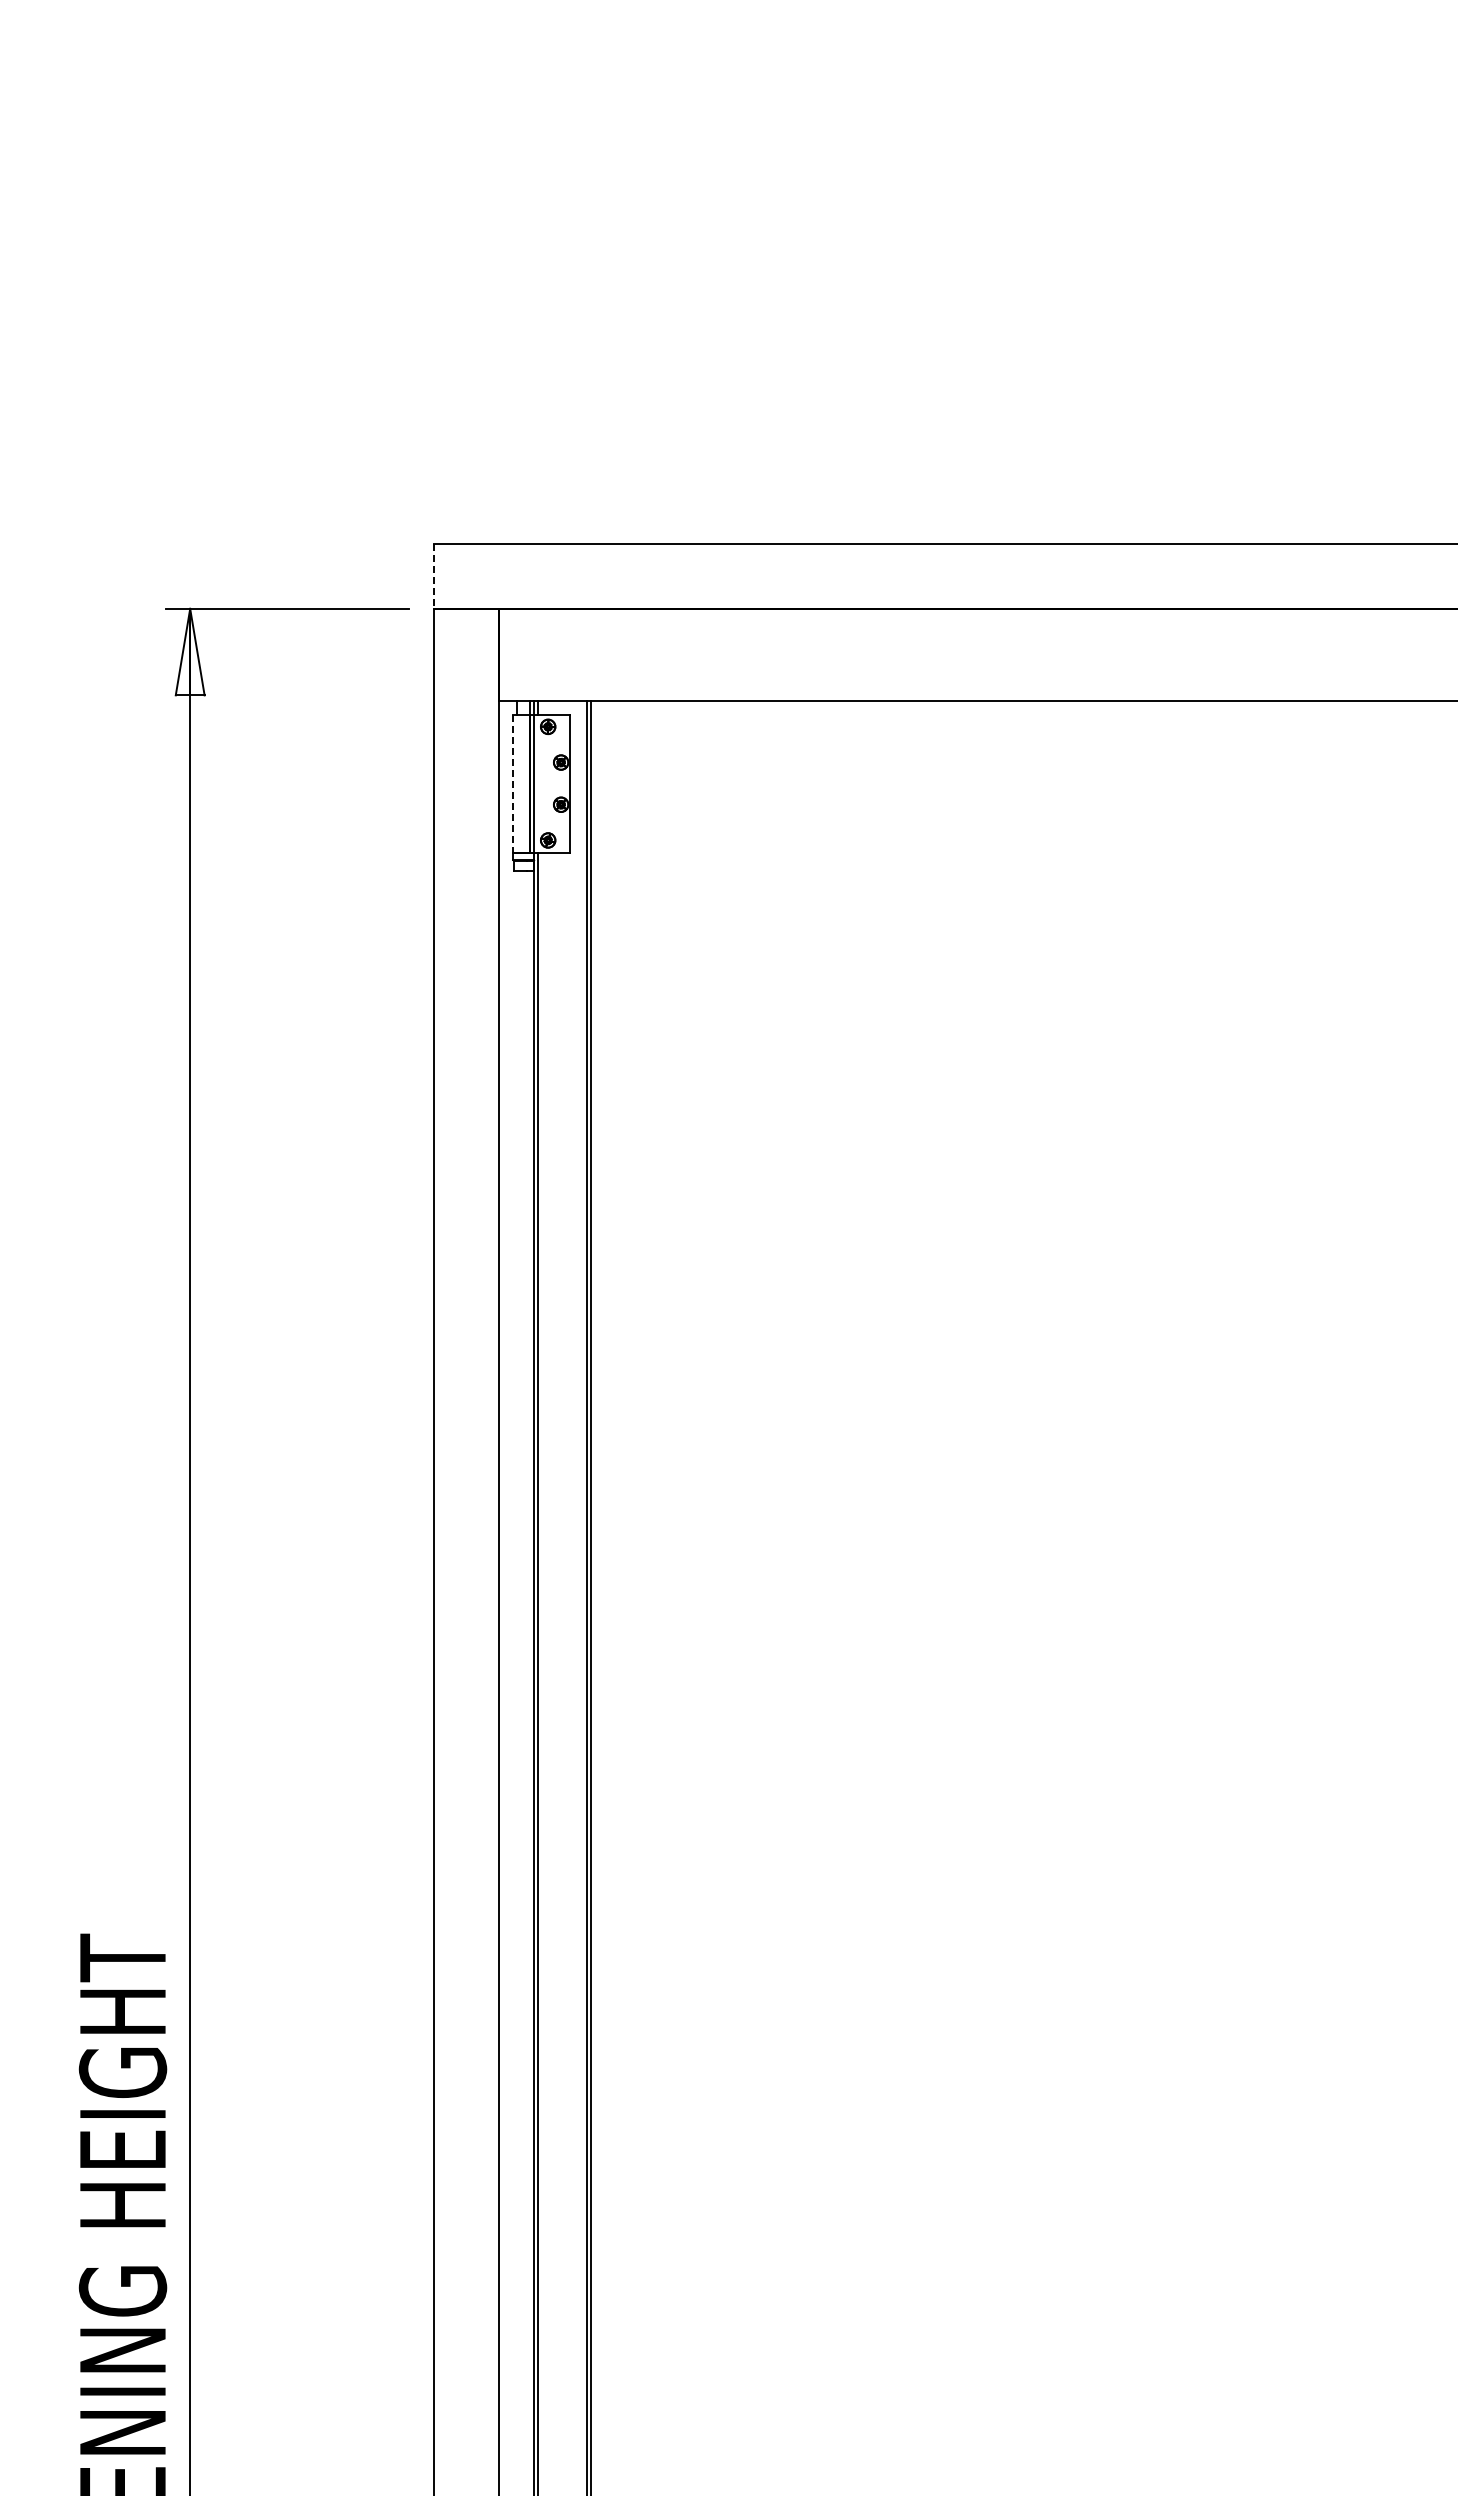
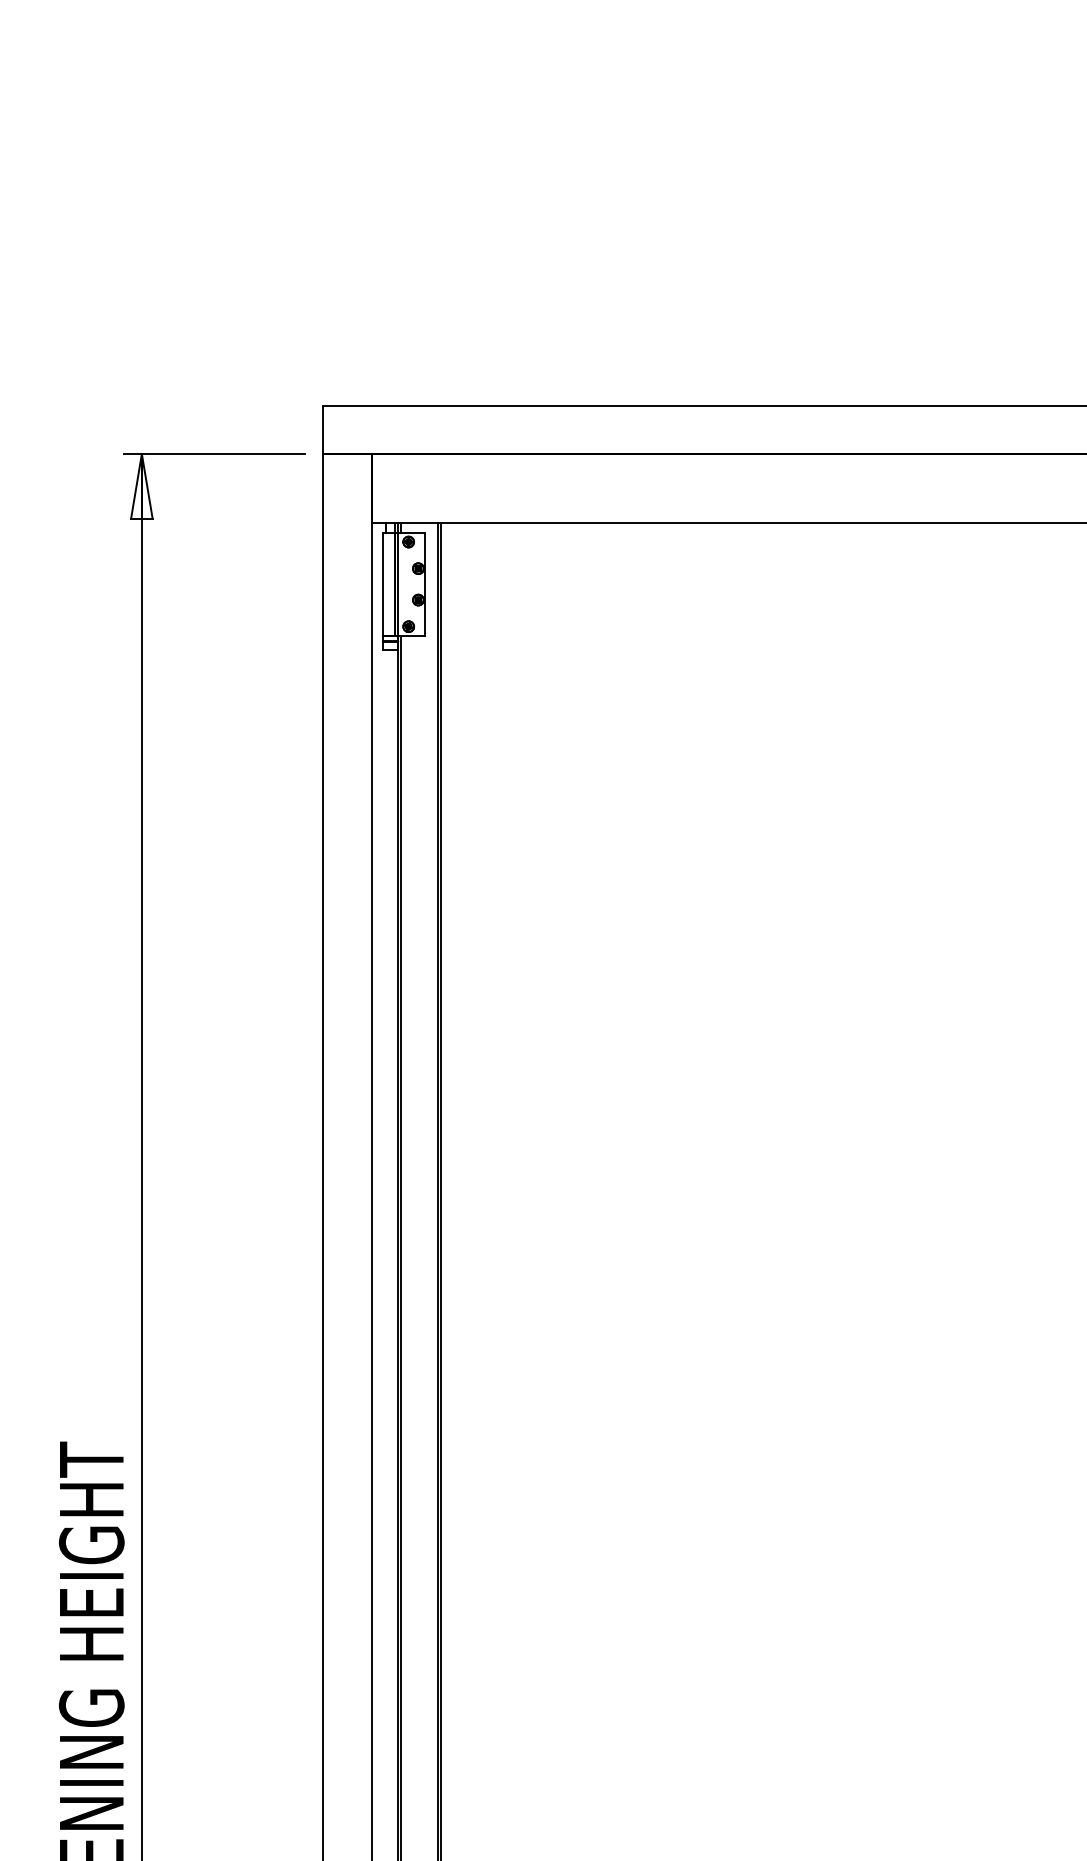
line: (433, 576) -> (323, 429), dashed -> solid
line: (513, 783) -> (382, 584), dashed -> solid

